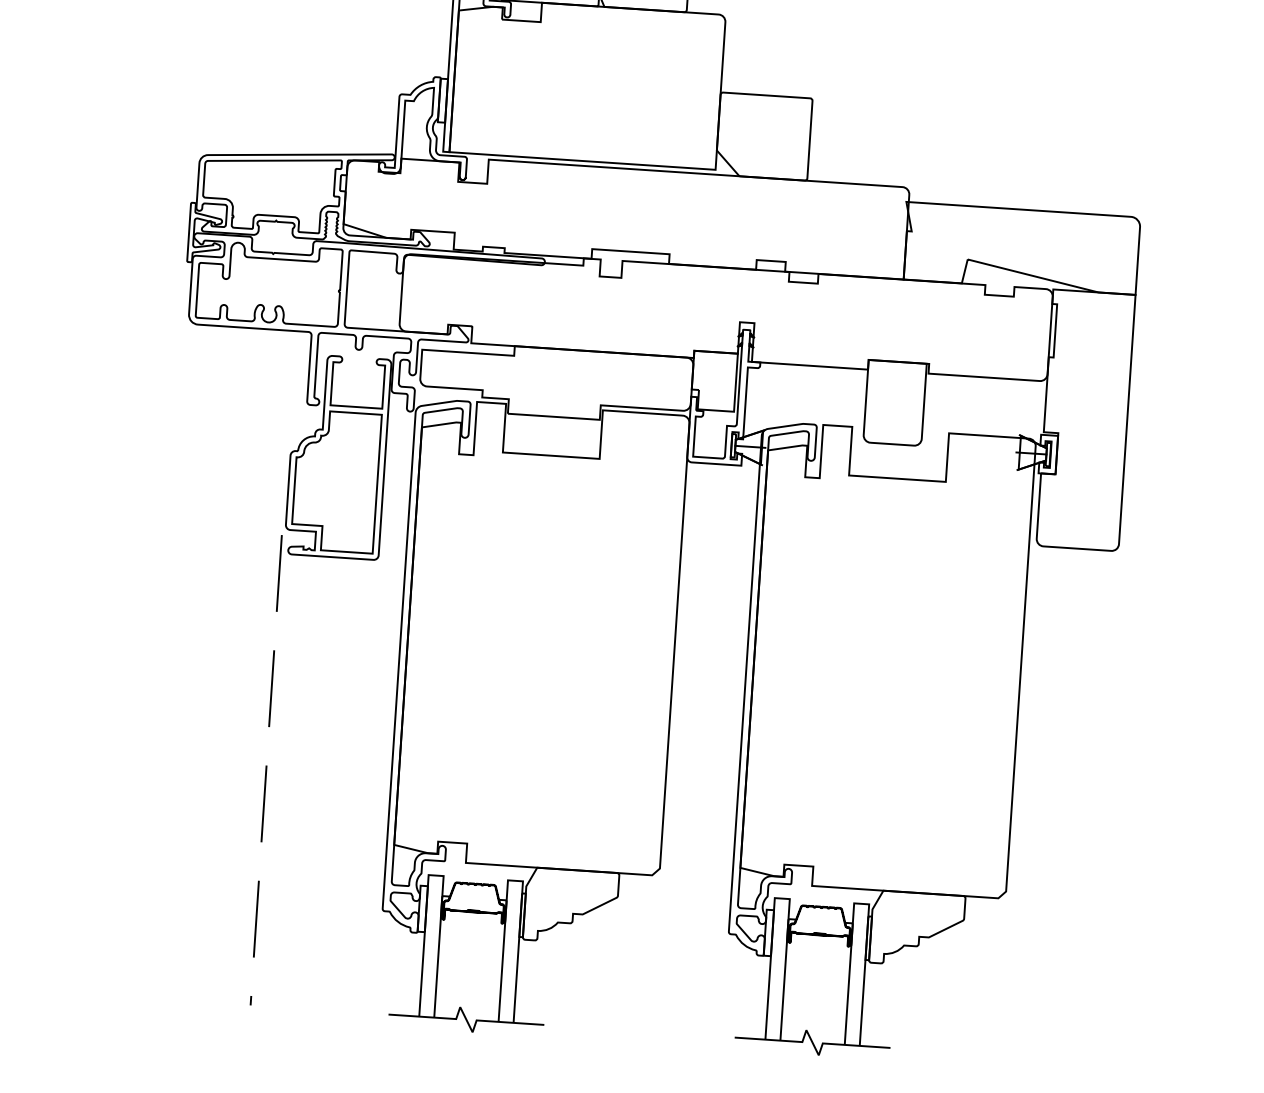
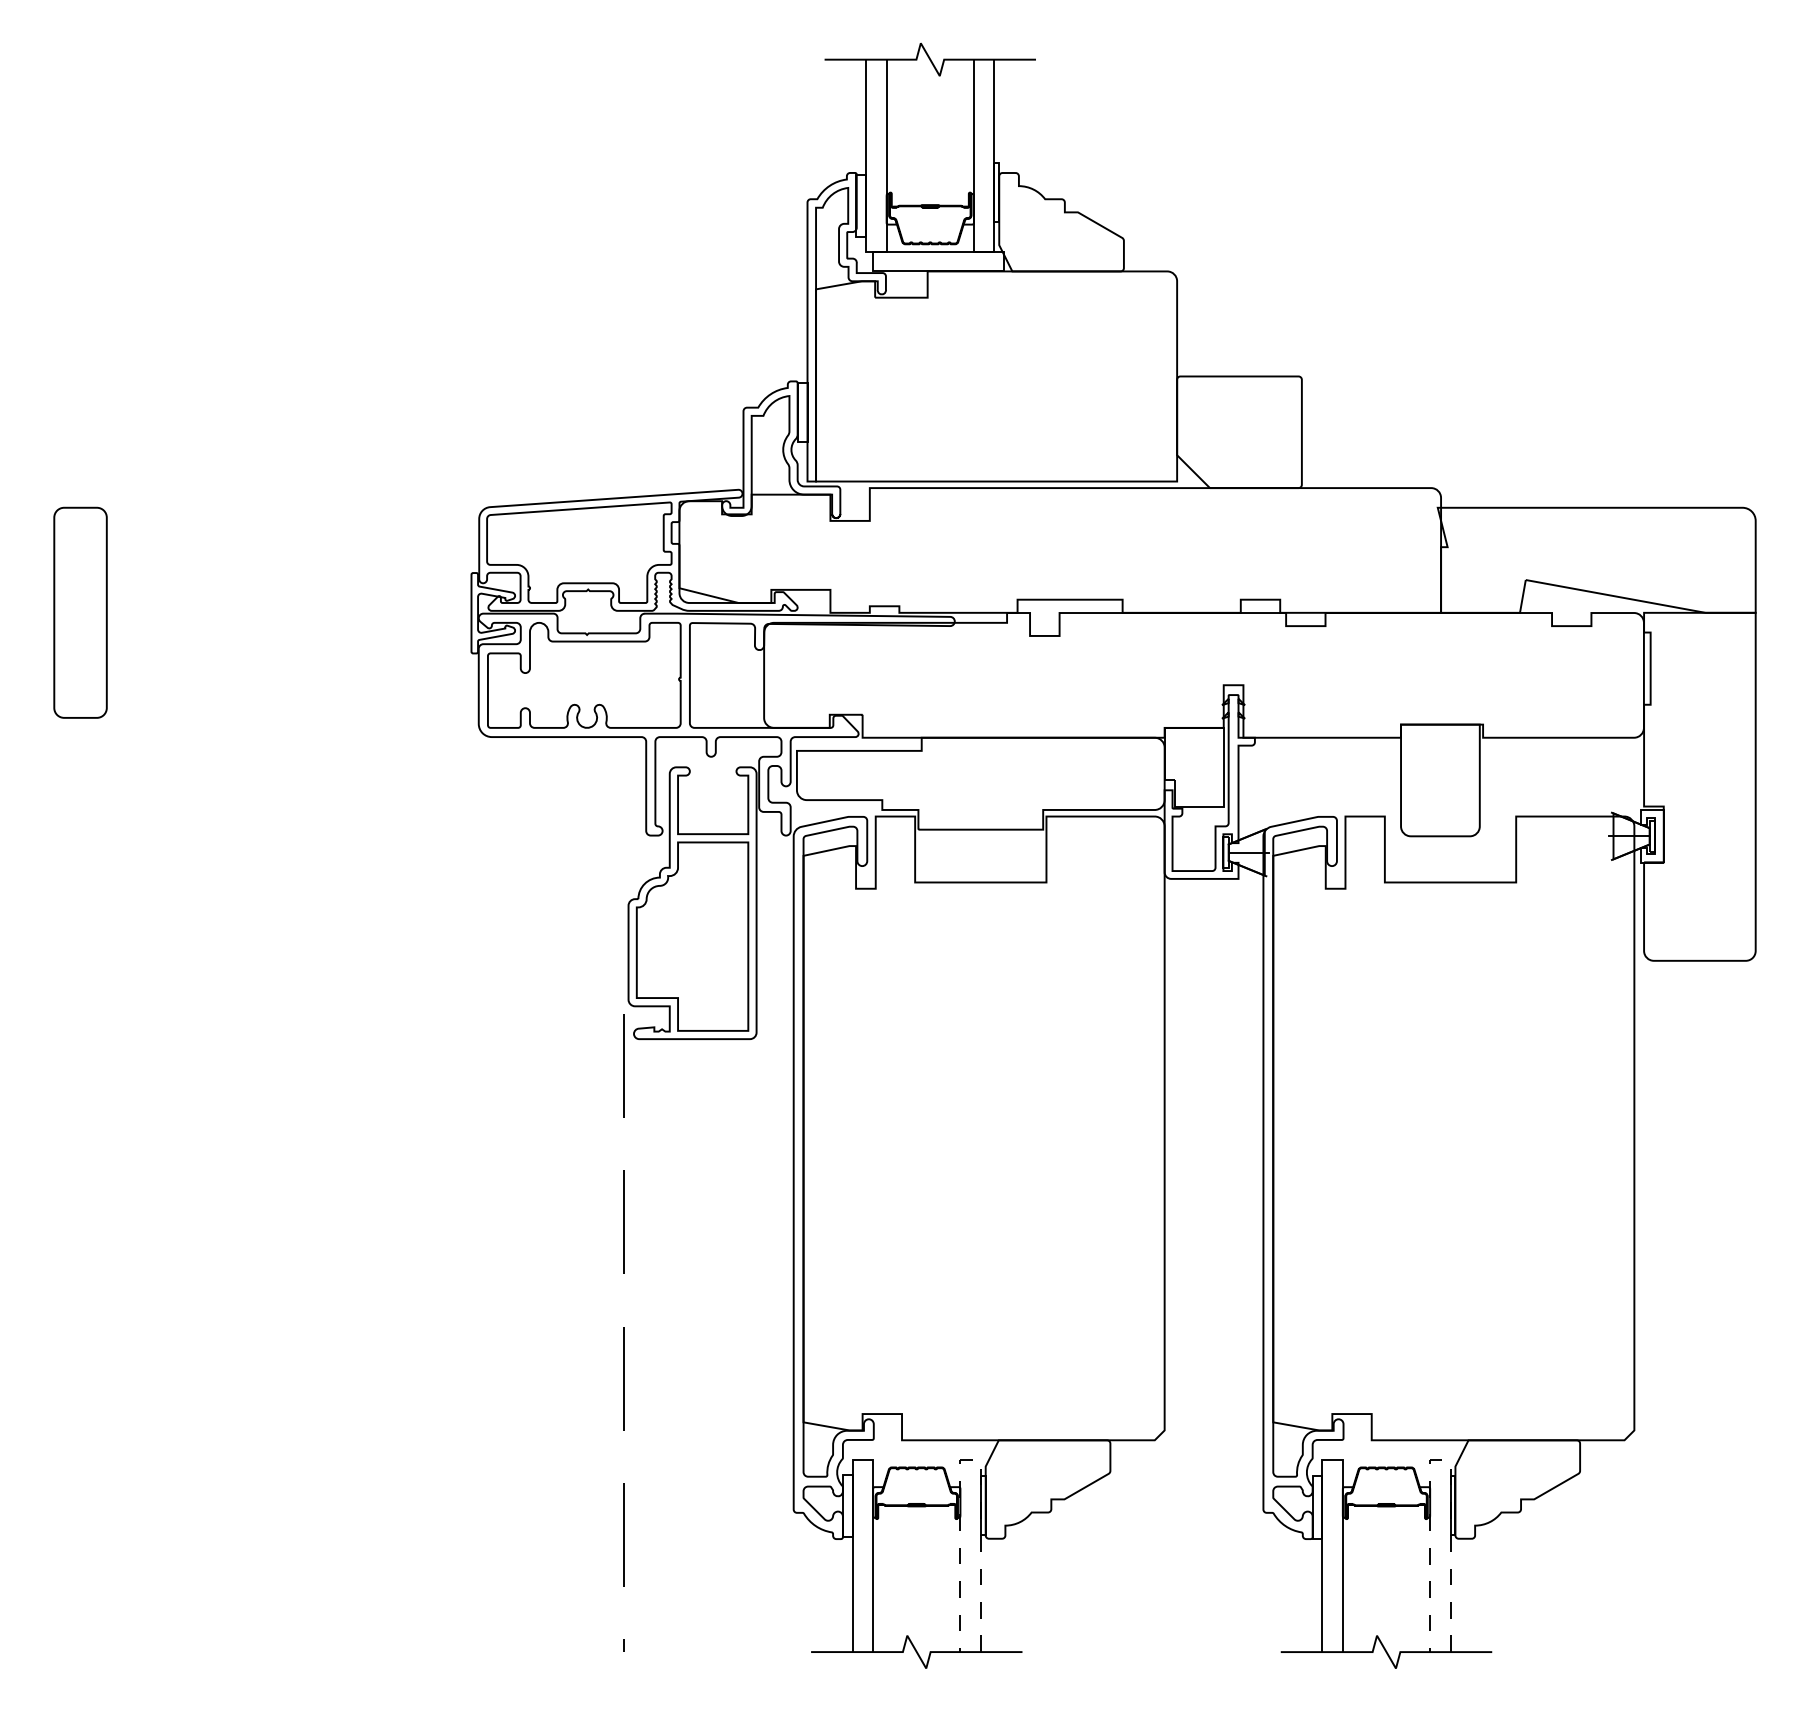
line: (515, 881) -> (970, 1460), solid -> dashed
line: (861, 904) -> (1439, 1460), solid -> dashed

